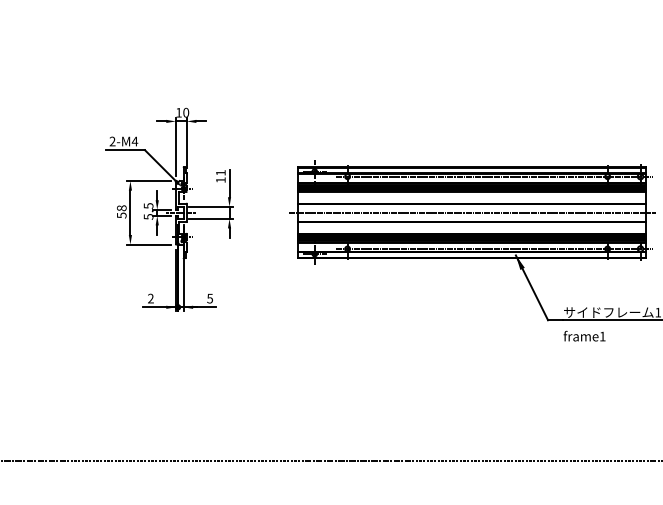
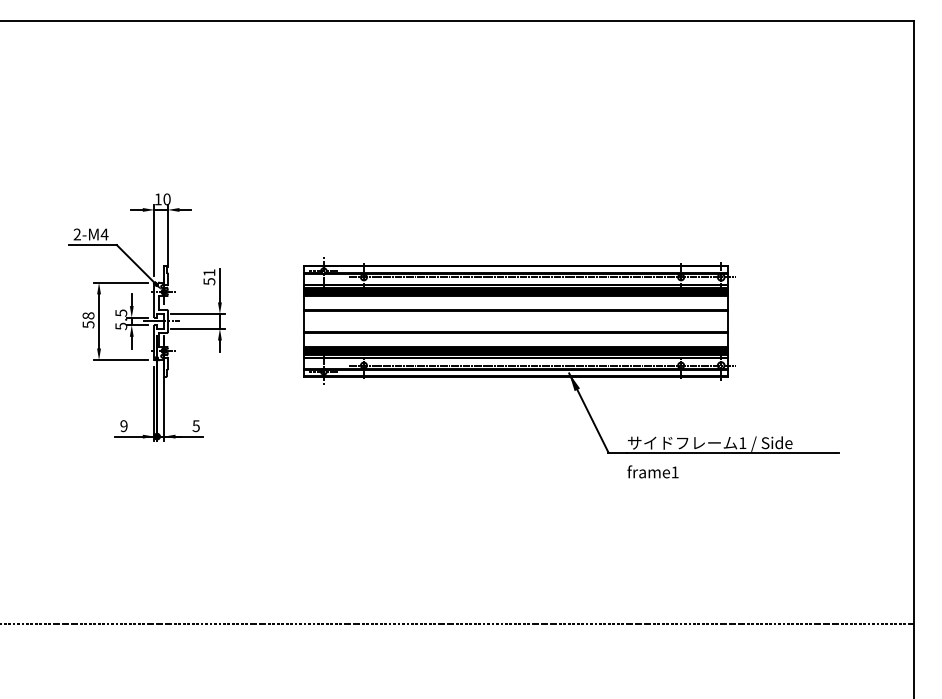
text: (220, 180) -> (209, 281), 11 -> 51
line: (471, 212) -> (515, 321), removed
text: (150, 298) -> (123, 426), 2 -> 9

